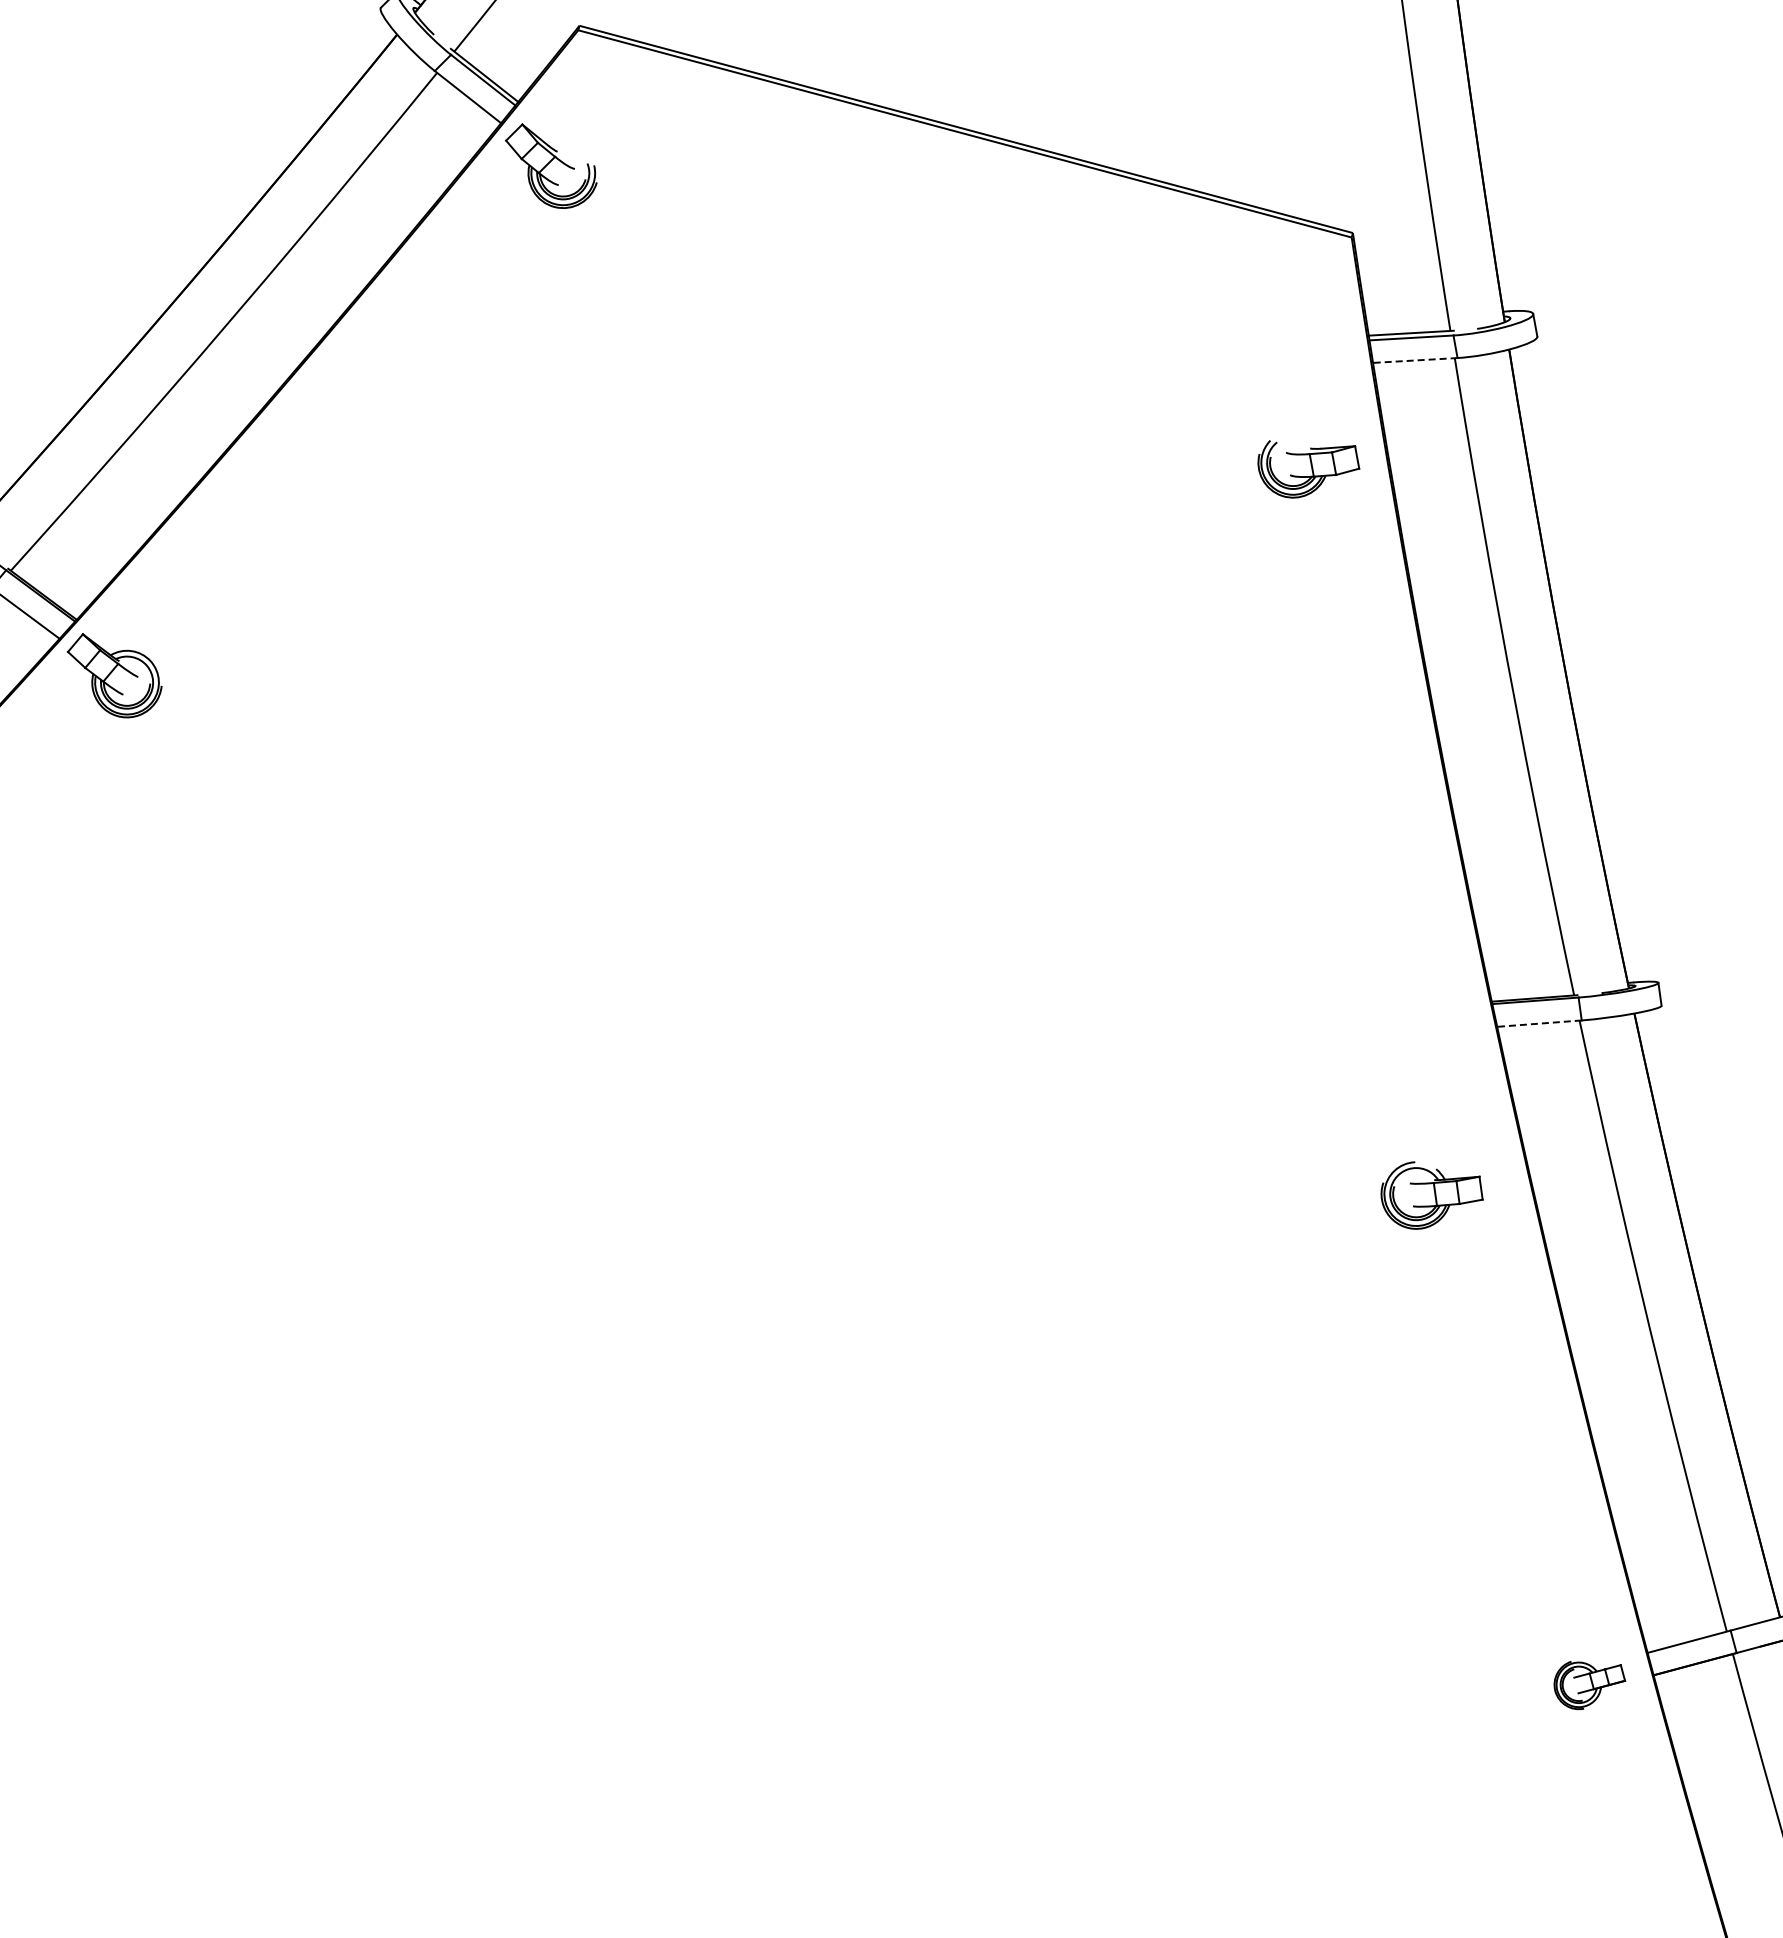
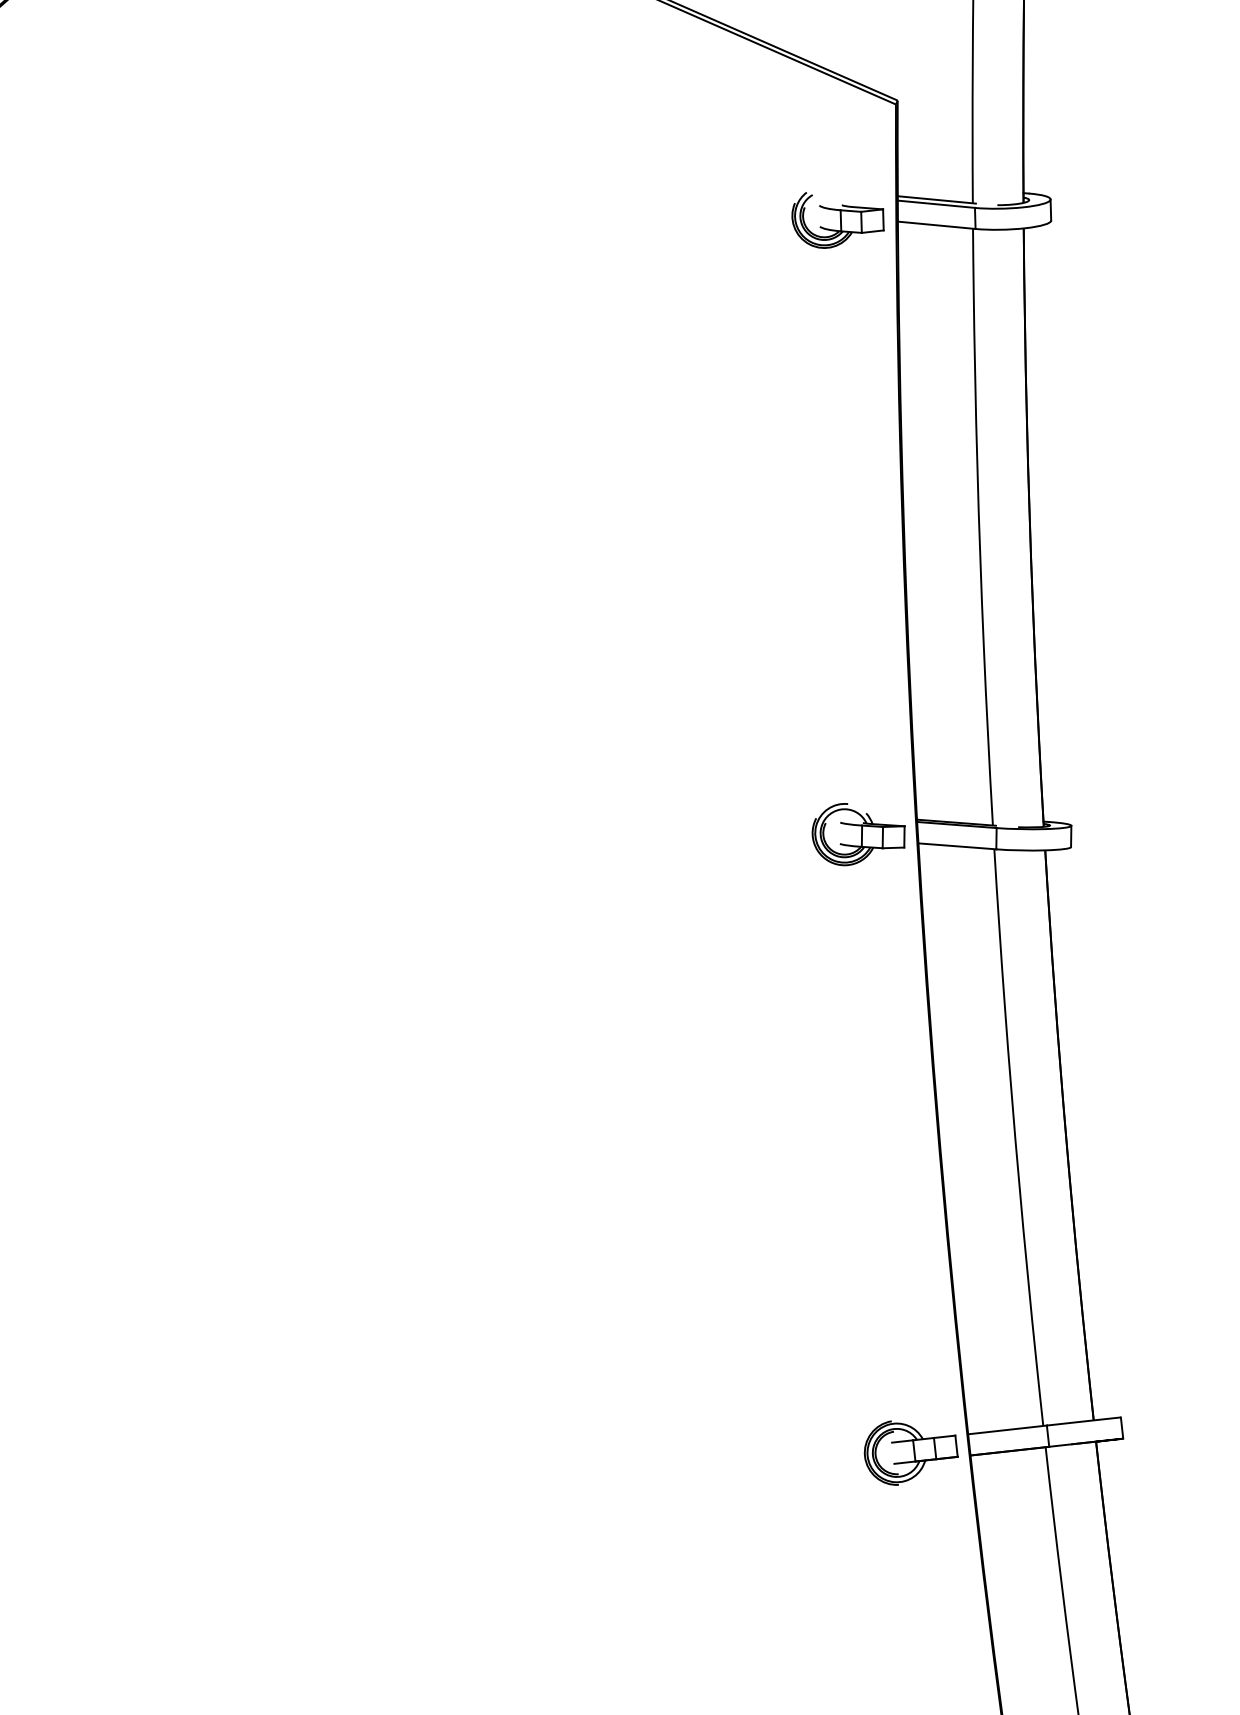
line: (1414, 360) -> (936, 225), dashed -> solid
part: (1308, 469) -> (837, 224), moved
line: (1538, 1023) -> (956, 846), dashed -> solid
part: (1431, 1195) -> (858, 836), moved
part: (1589, 1685) -> (910, 1455), size x1.43

